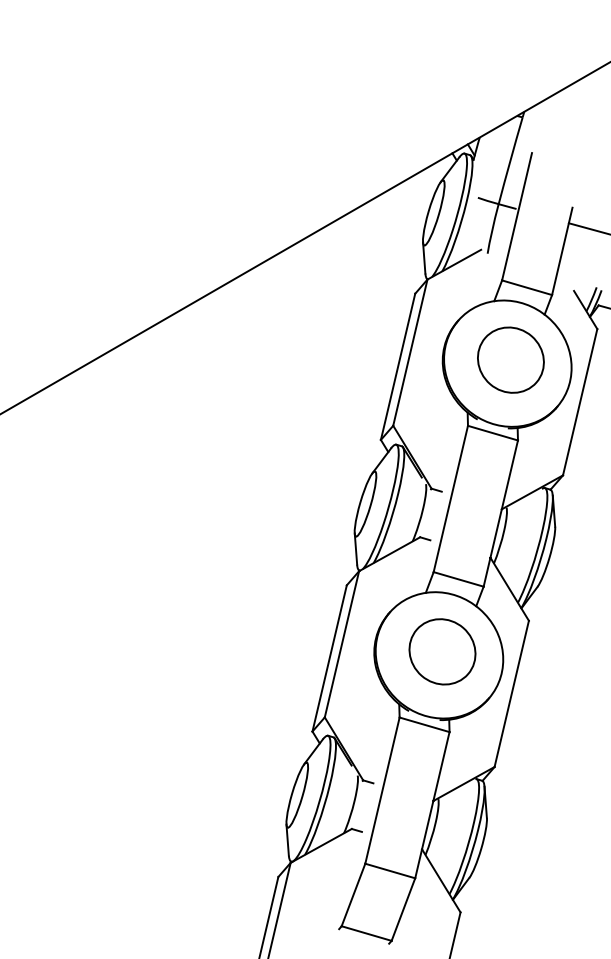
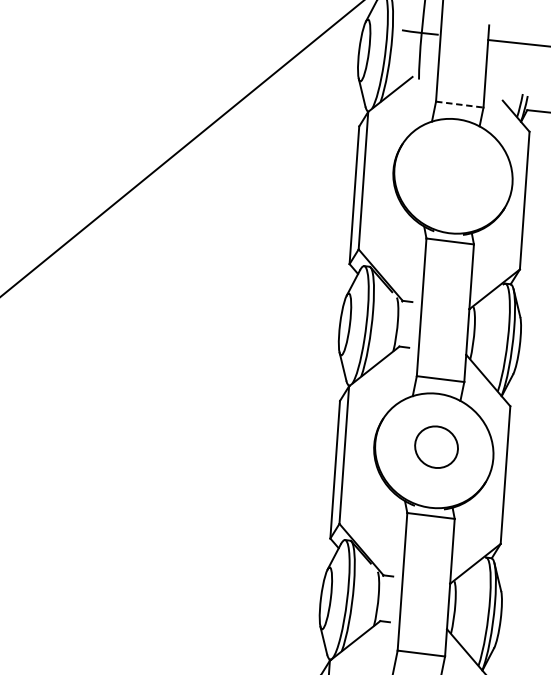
line: (527, 287) -> (460, 104), solid -> dashed
part: (510, 359) -> (455, 172), removed
part: (442, 651) -> (436, 446), size x0.7

